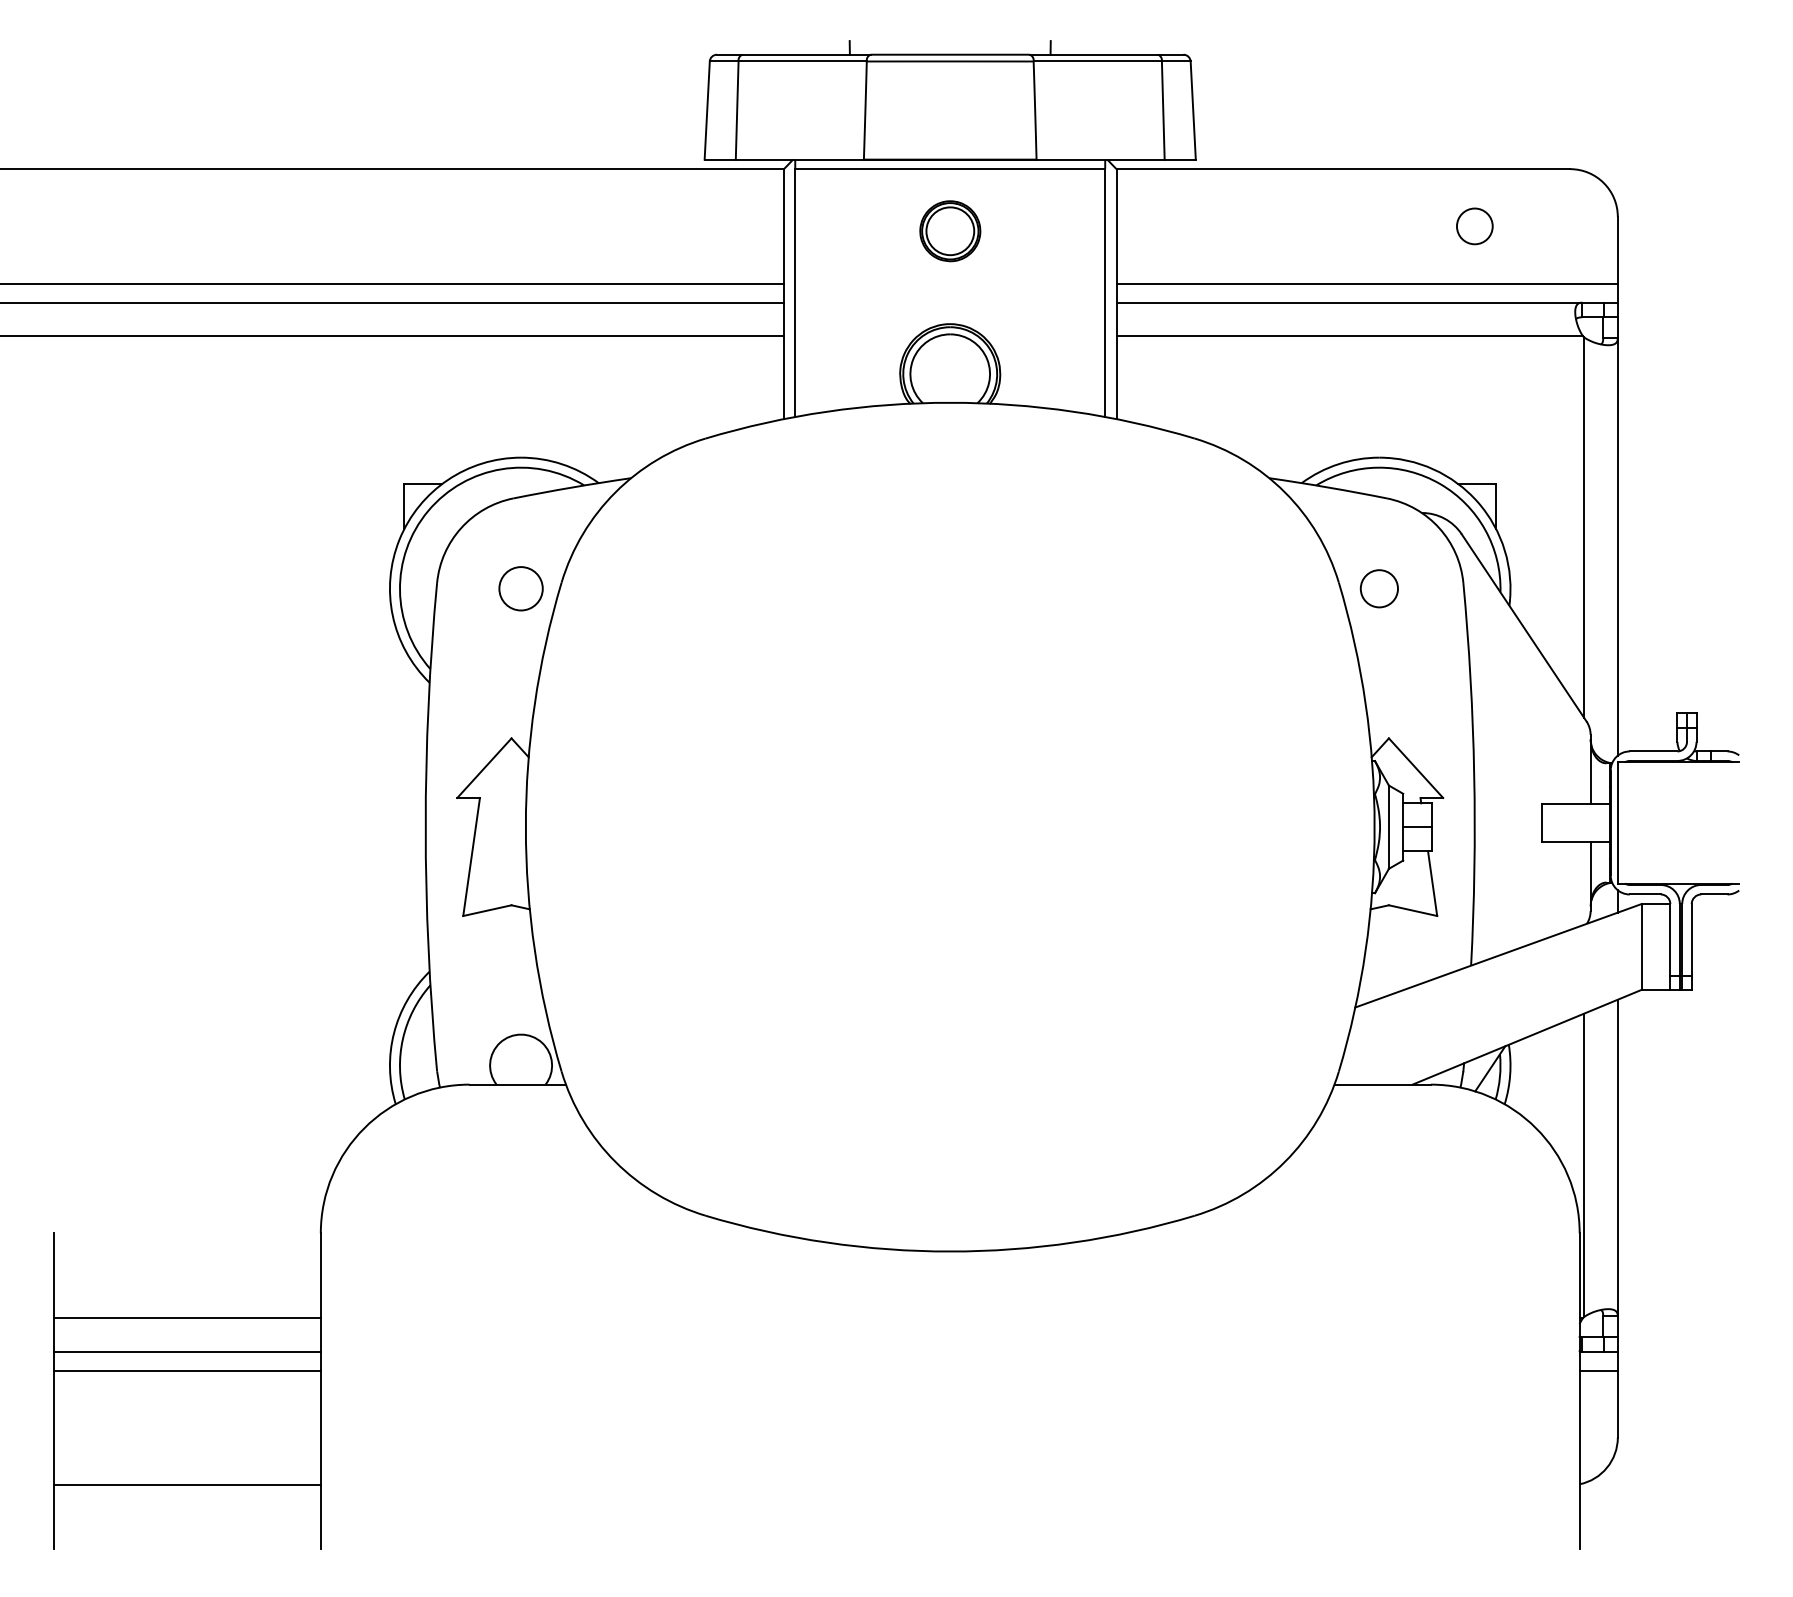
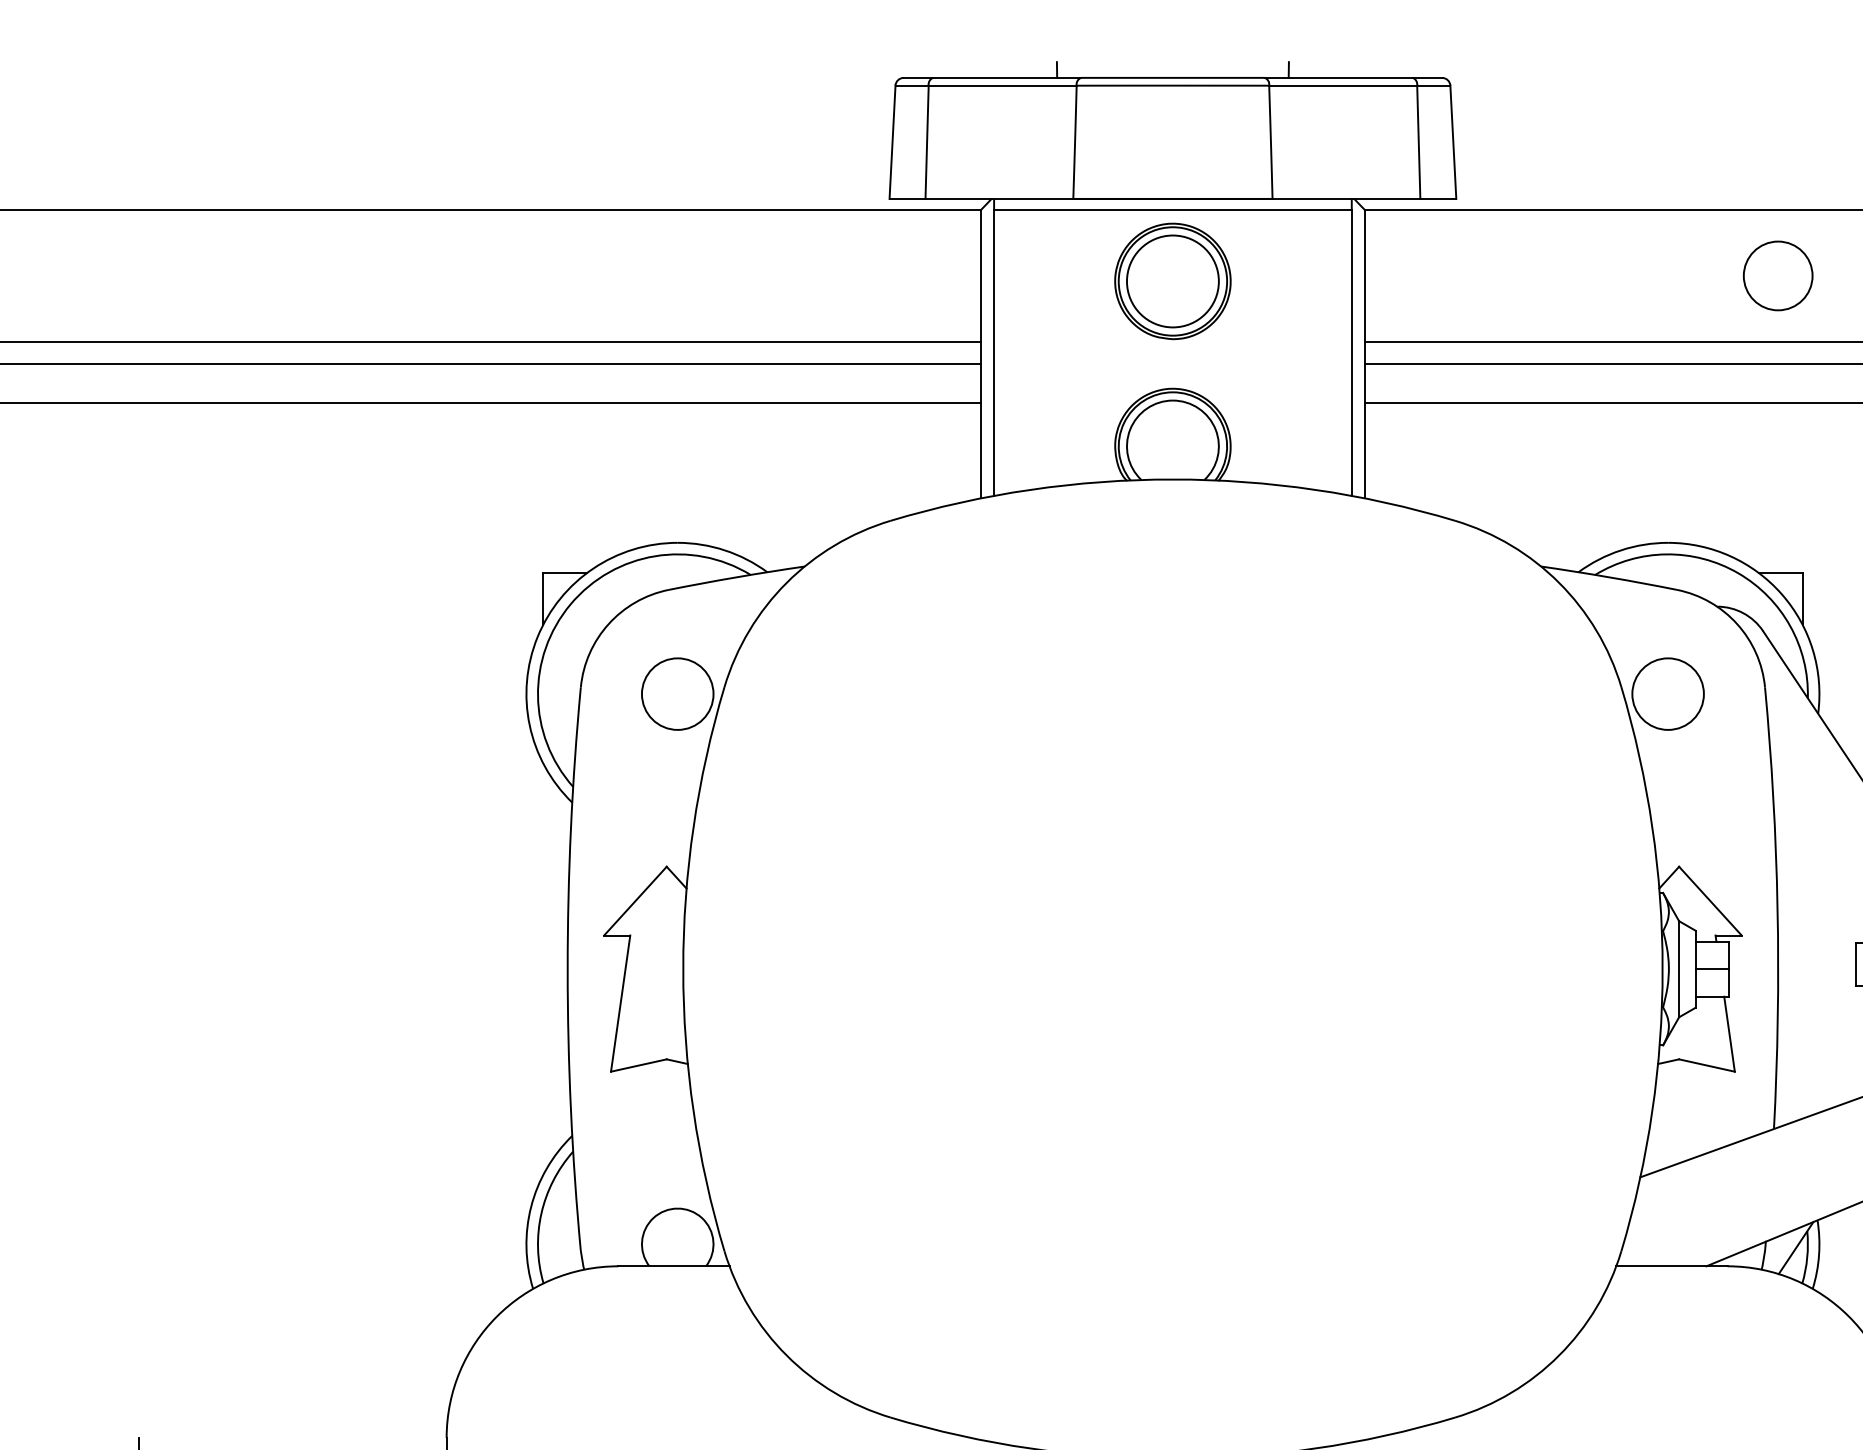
circle: (1474, 226) -> (1777, 276), size x1.67
part: (950, 231) -> (1173, 281), size x1.67
circle: (521, 588) -> (678, 693), size x1.43
circle: (1379, 588) -> (1668, 693), size x1.67

